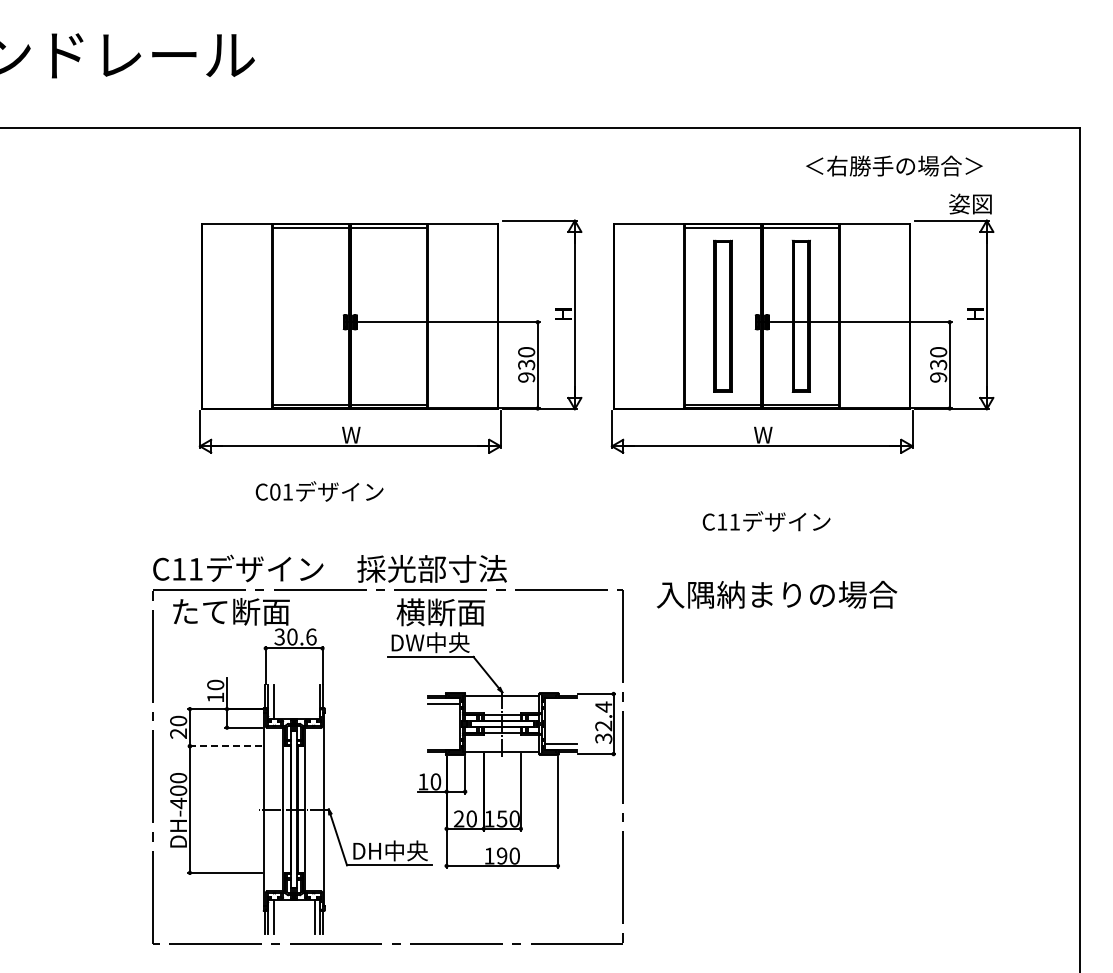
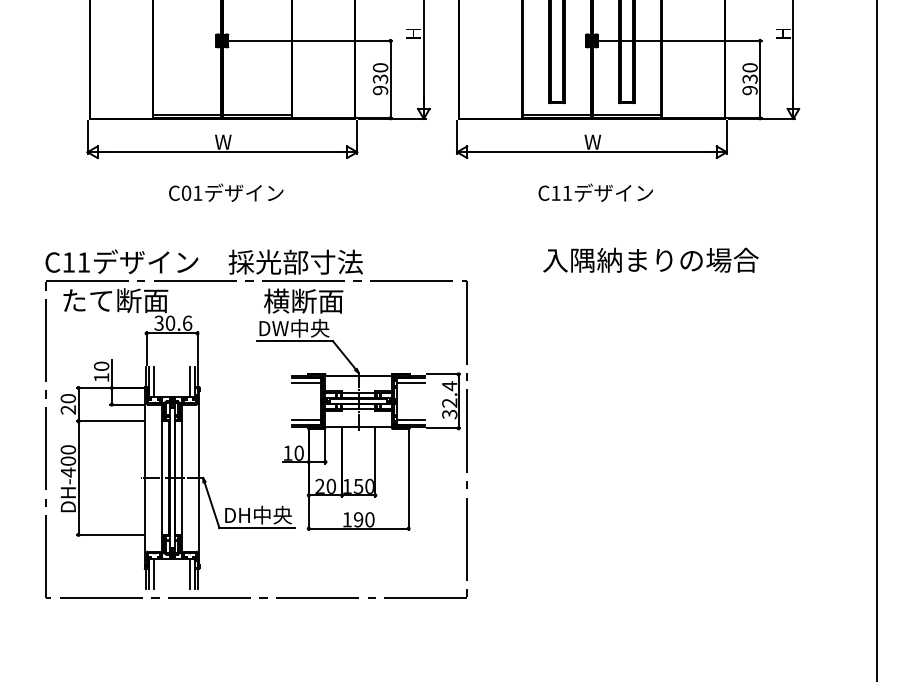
text: (319, 491) -> (226, 192), moved
text: (766, 521) -> (595, 192), moved
text: (777, 594) -> (651, 260), moved
line: (314, 701) -> (190, 381), added
line: (560, 703) -> (410, 382), added
line: (444, 744) -> (306, 419), added
line: (224, 746) -> (109, 421), dashed -> solid

